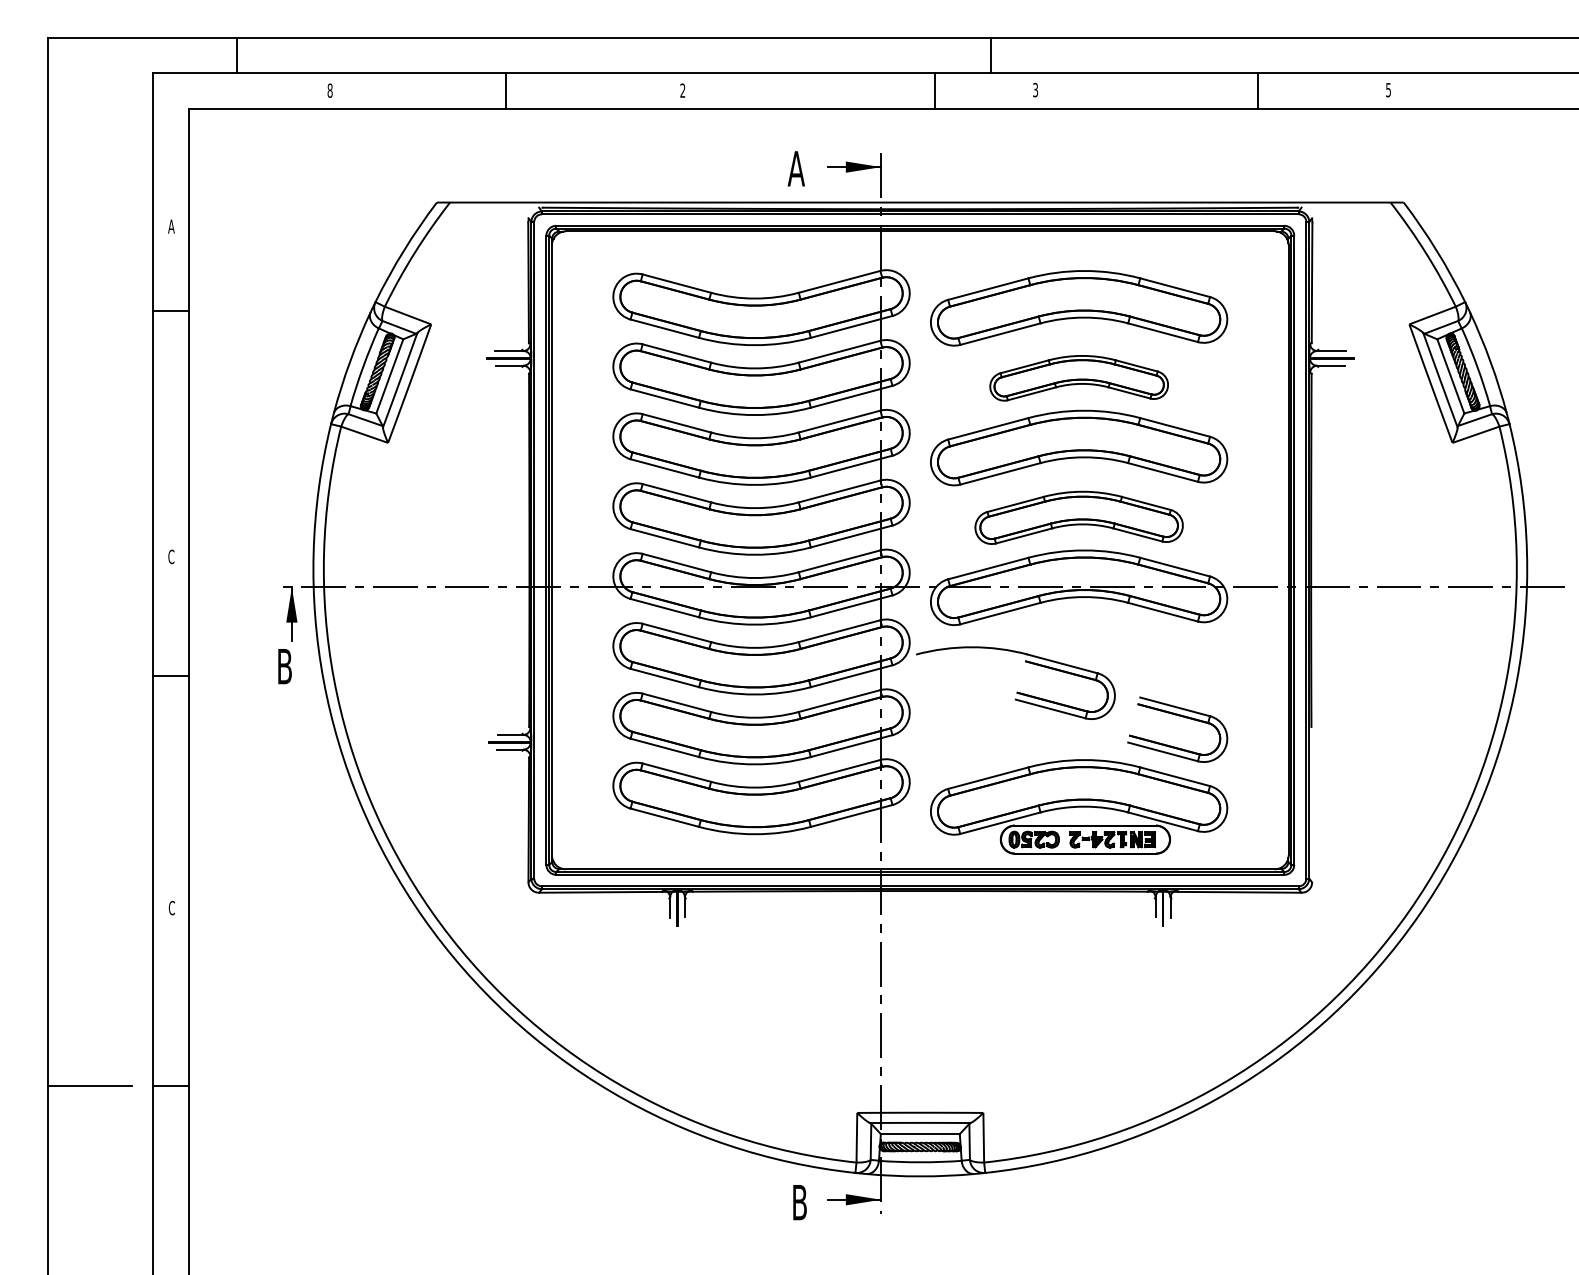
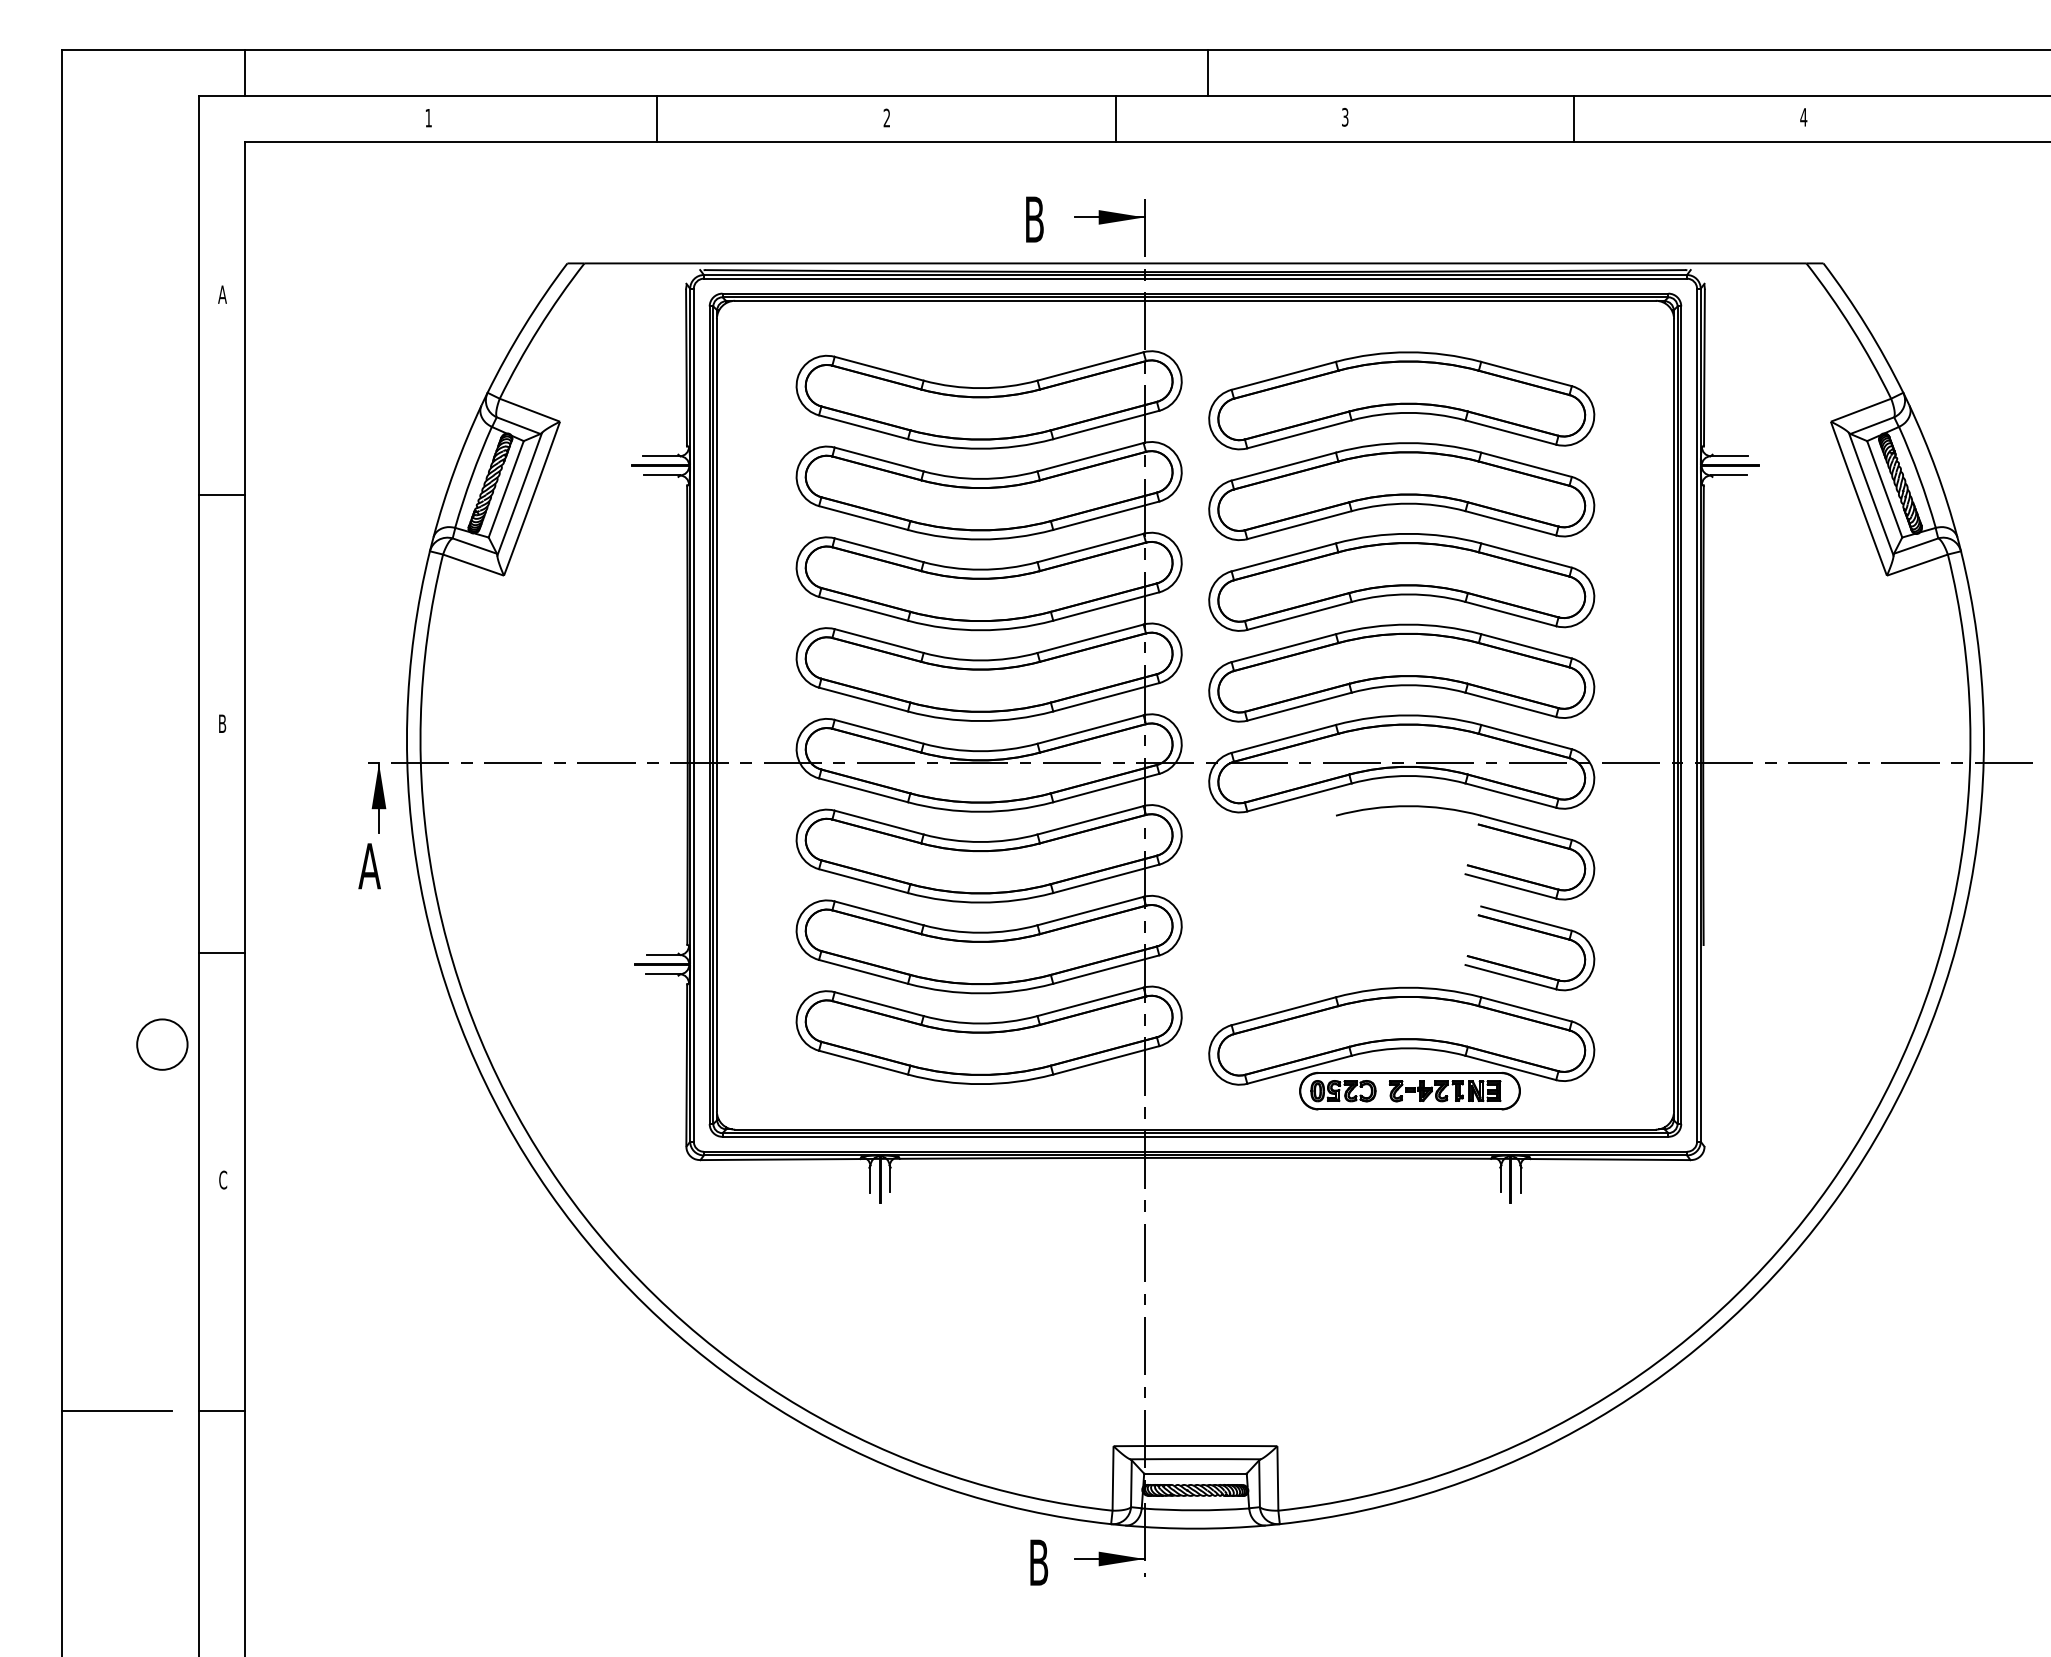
line: (236, 55) -> (244, 72), moved
line: (991, 55) -> (1207, 72), moved
text: (329, 90) -> (428, 117), 8 -> 1
text: (1388, 90) -> (1803, 117), 5 -> 4
line: (934, 91) -> (1115, 118), moved
line: (1258, 91) -> (1574, 118), moved
text: (796, 168) -> (1034, 219), A -> B
line: (170, 311) -> (221, 494), moved
part: (1078, 378) -> (1401, 491), size x1.67
part: (1078, 517) -> (1401, 672), size x1.43
text: (171, 556) -> (222, 723), C -> B
text: (284, 666) -> (369, 866), B -> A
line: (170, 675) -> (221, 952), moved
part: (1017, 692) -> (1467, 864), moved
circle: (125, 803) -> (162, 1044), added

